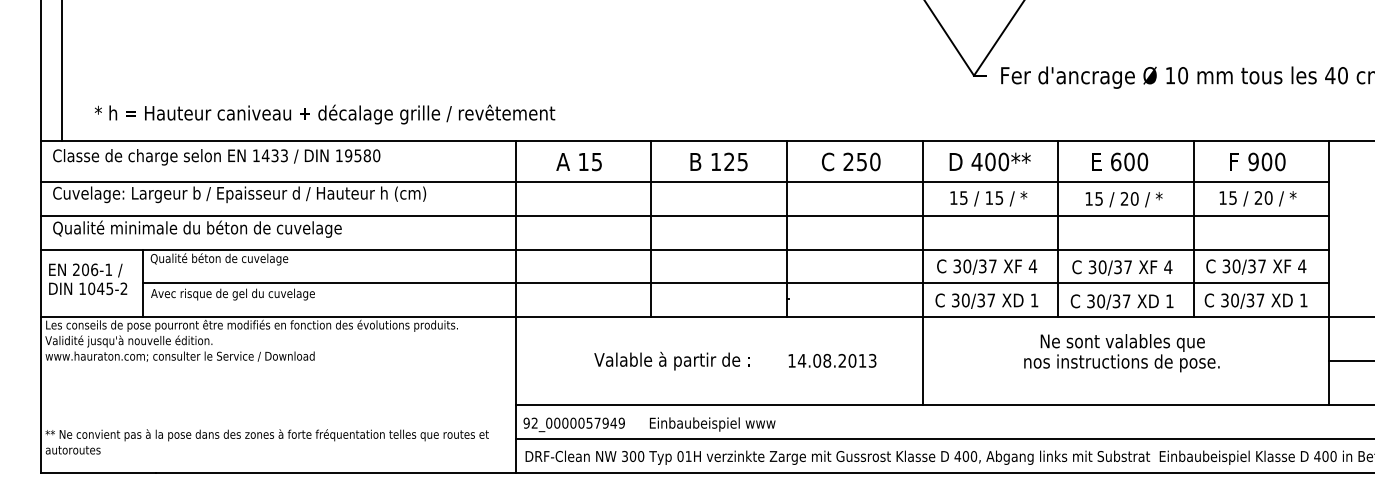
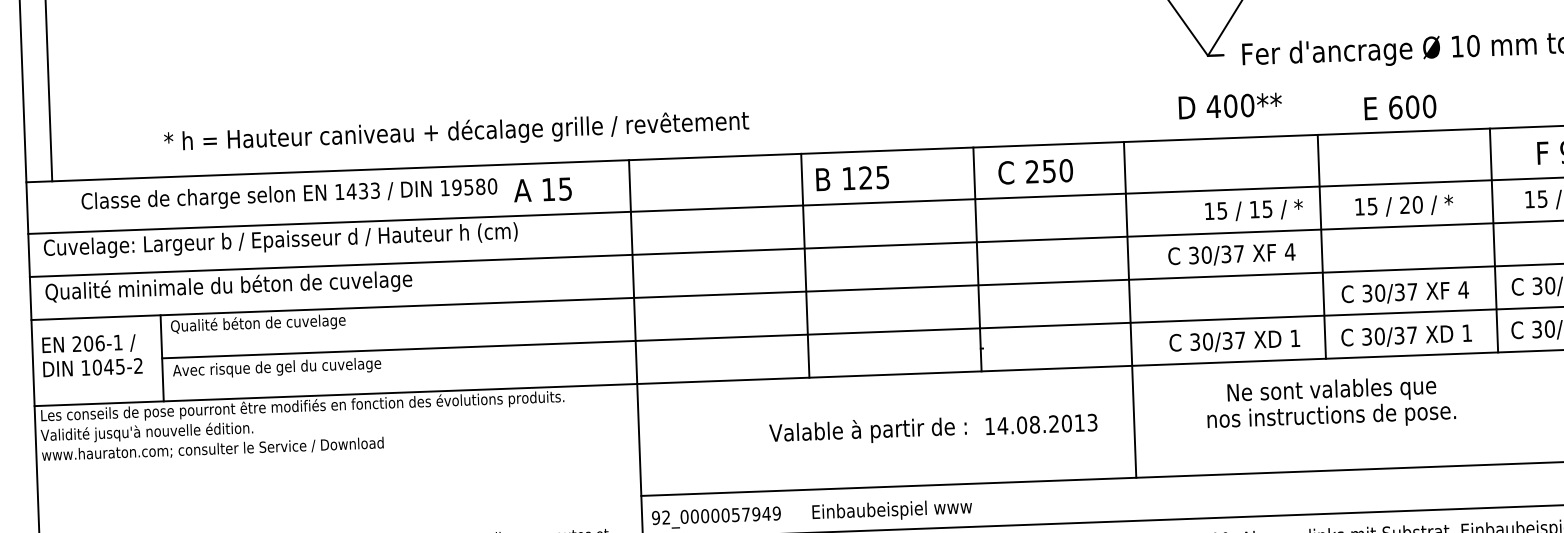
text: (325, 114) -> (457, 132), moved
text: (216, 157) -> (289, 196), moved
text: (718, 161) -> (851, 177), moved
text: (851, 161) -> (1036, 171), moved
text: (989, 161) -> (1229, 105), moved
text: (1120, 161) -> (1401, 106), moved
text: (578, 162) -> (542, 190), moved
text: (988, 198) -> (1253, 210), moved
text: (987, 266) -> (1232, 254), moved
line: (922, 273) -> (1130, 310), moved
text: (1121, 353) -> (1330, 404), moved
text: (671, 360) -> (867, 430), moved

